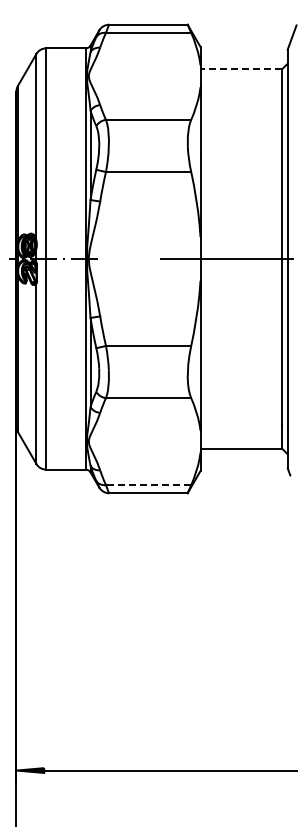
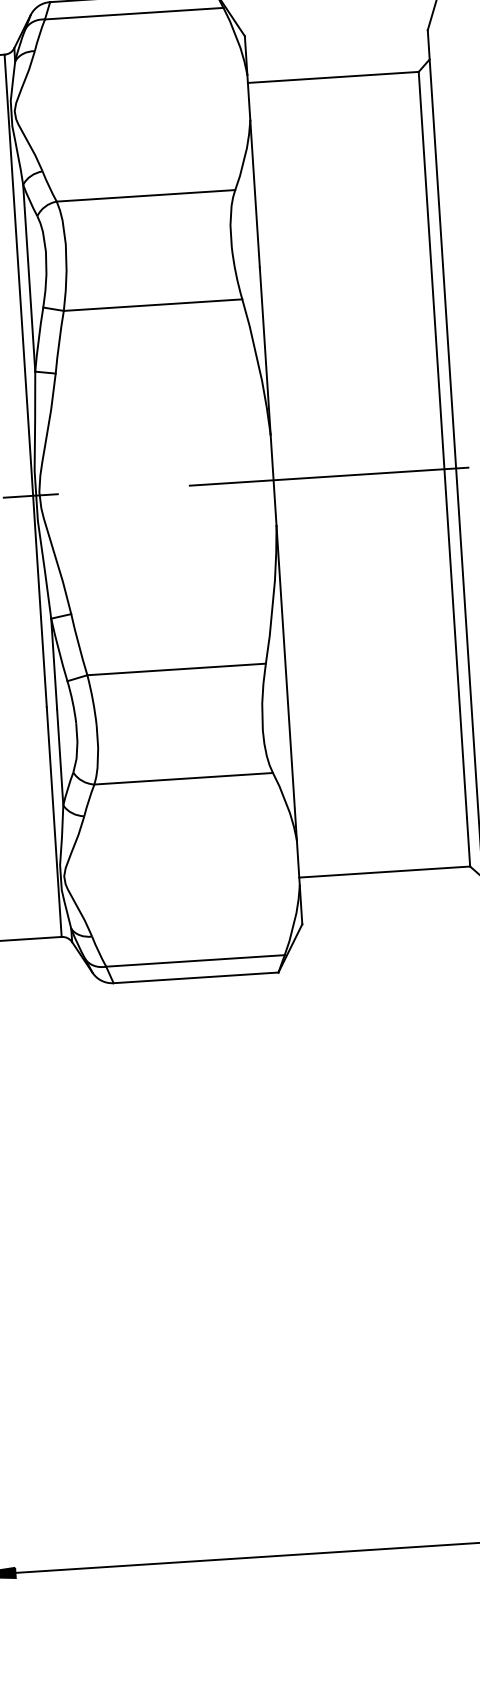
line: (241, 69) -> (333, 77), dashed -> solid
line: (148, 485) -> (195, 961), dashed -> solid

